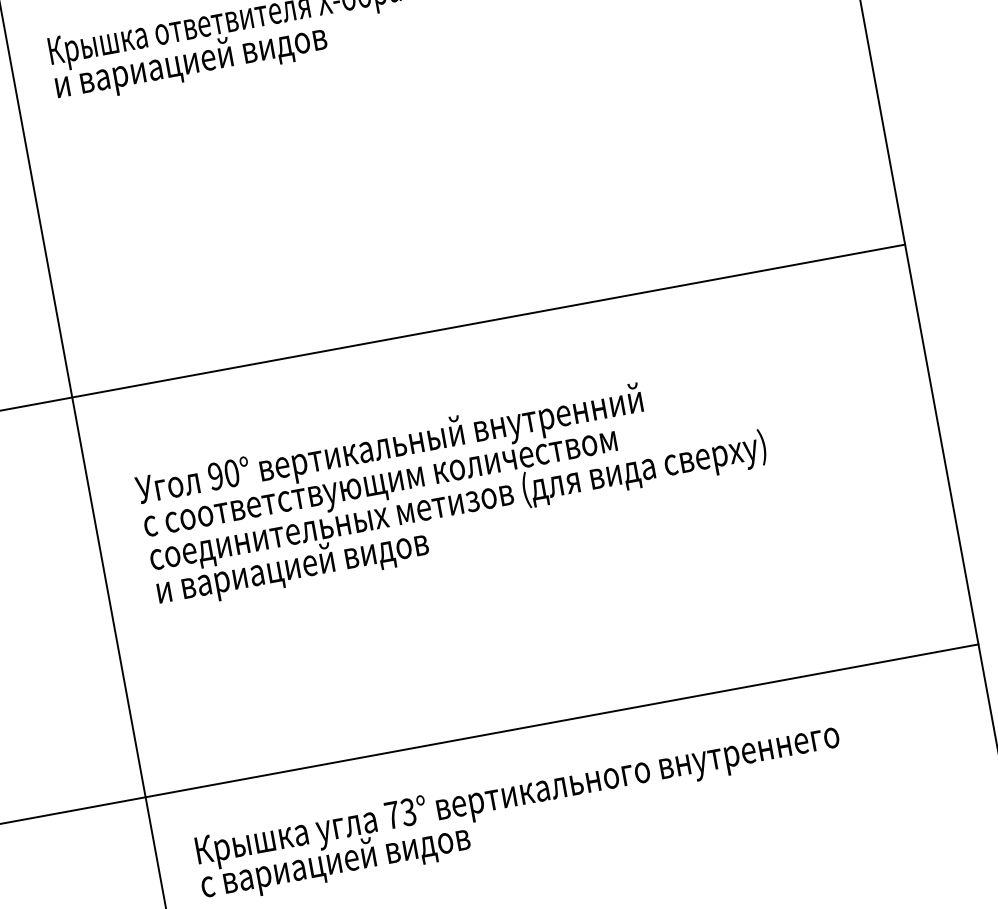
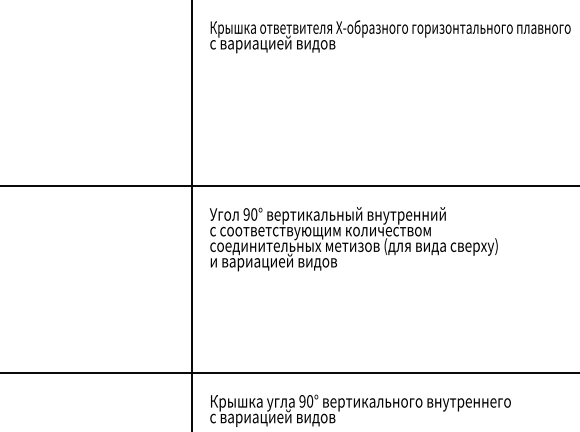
text: (190, 63) -> (273, 44), и вариацией видов -> с вариацией видов
text: (454, 487) -> (353, 239), moved
text: (401, 813) -> (306, 401), 73° -> 90°

